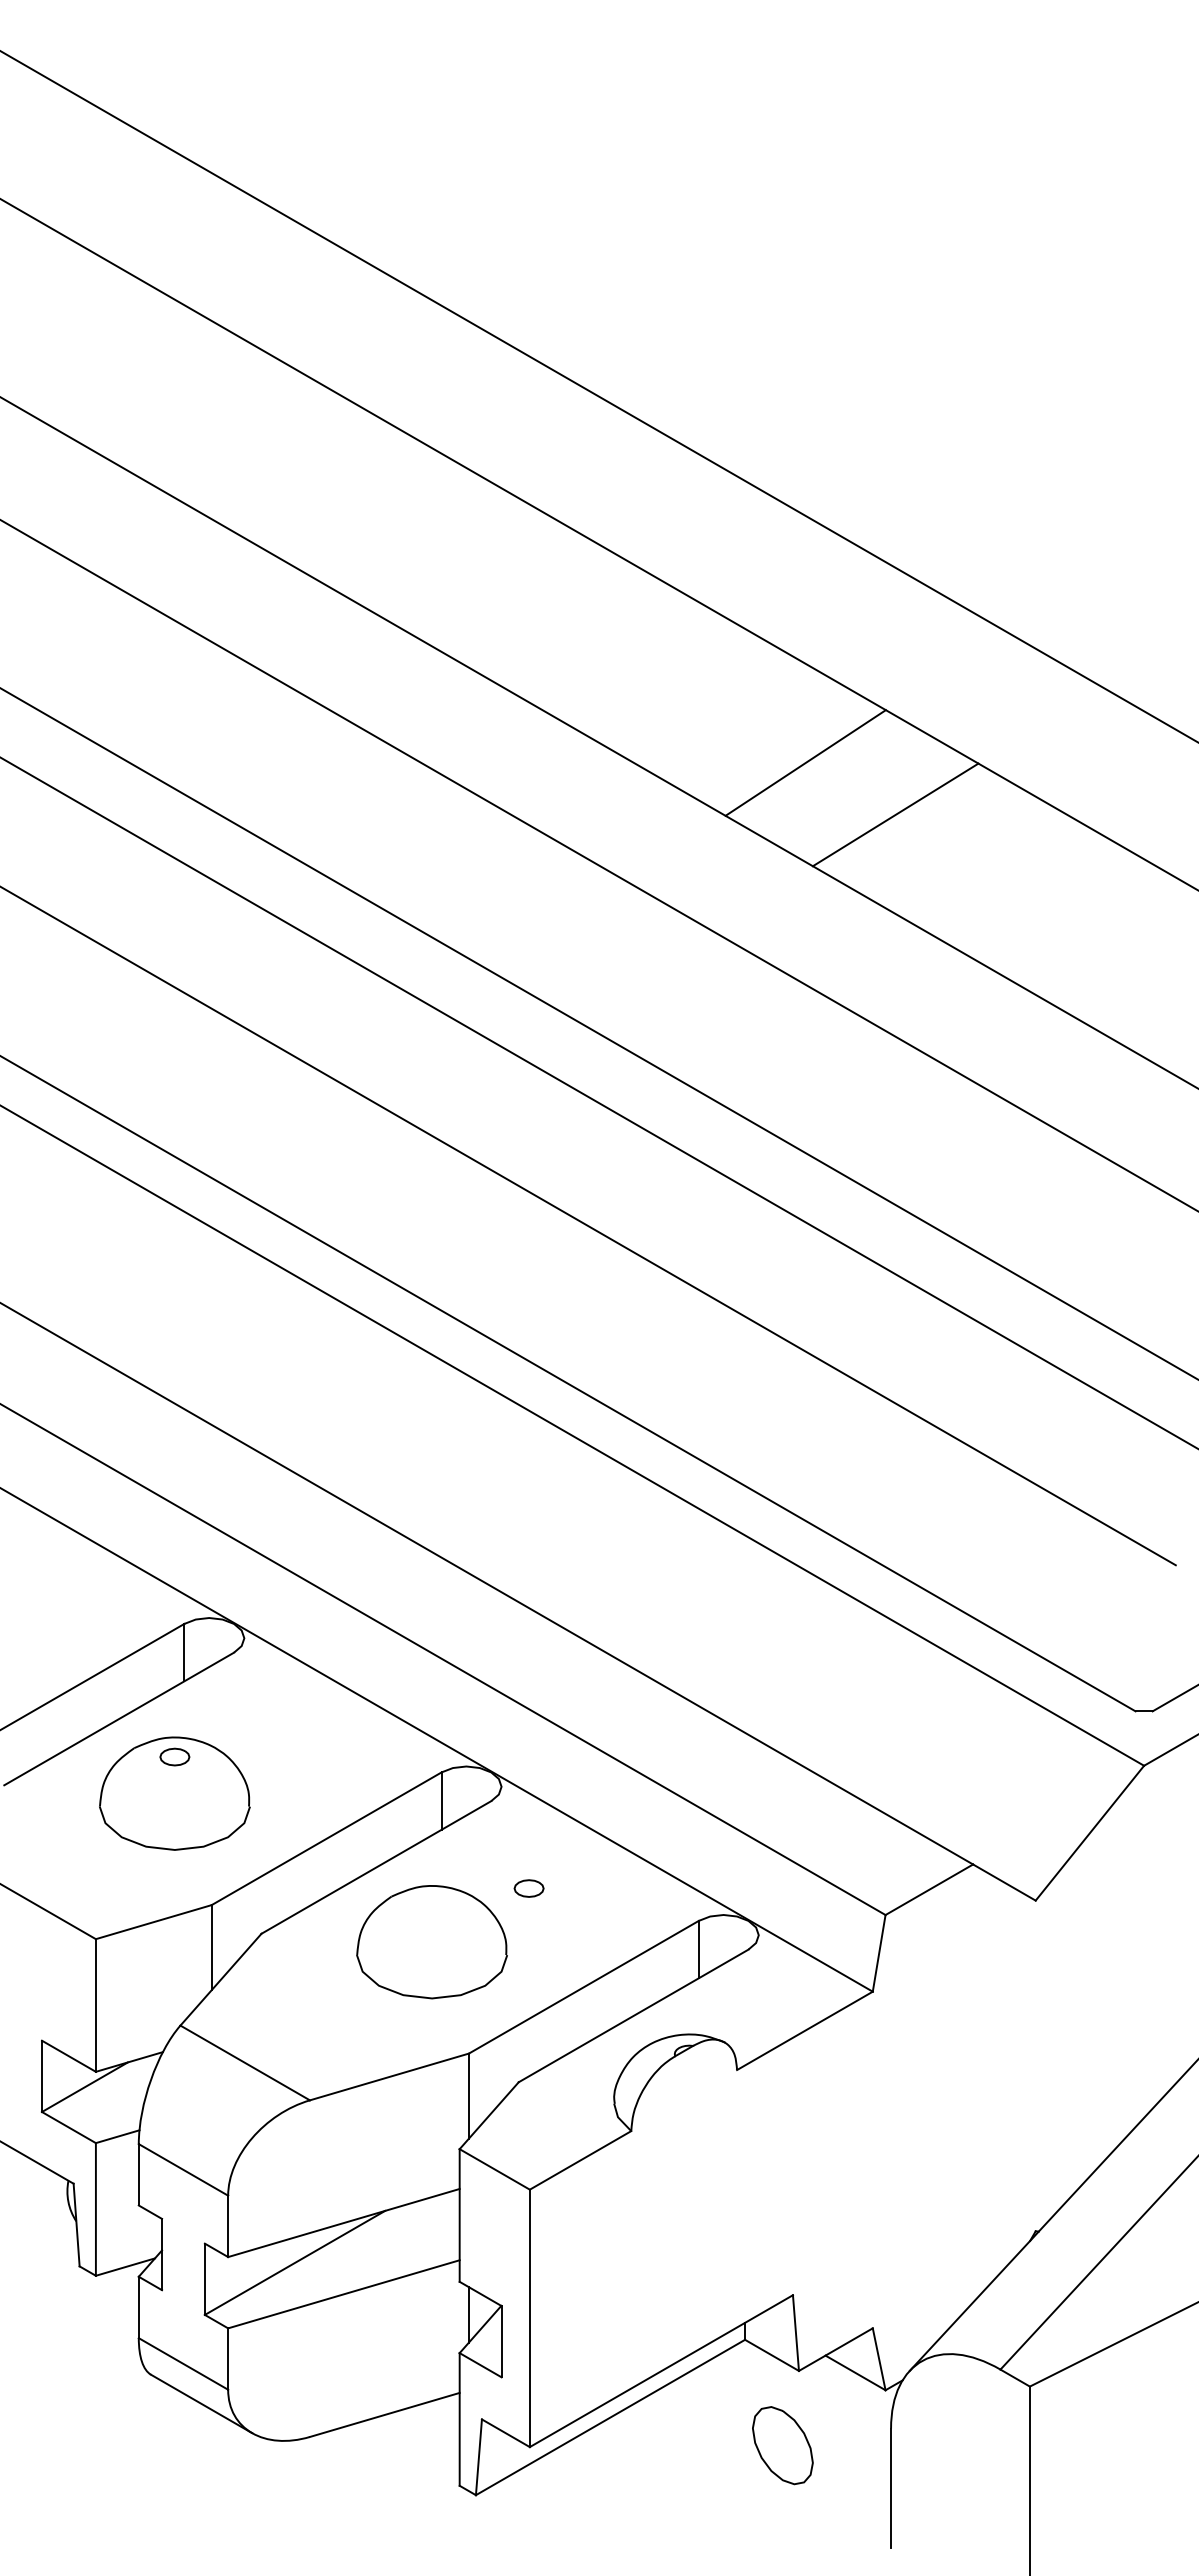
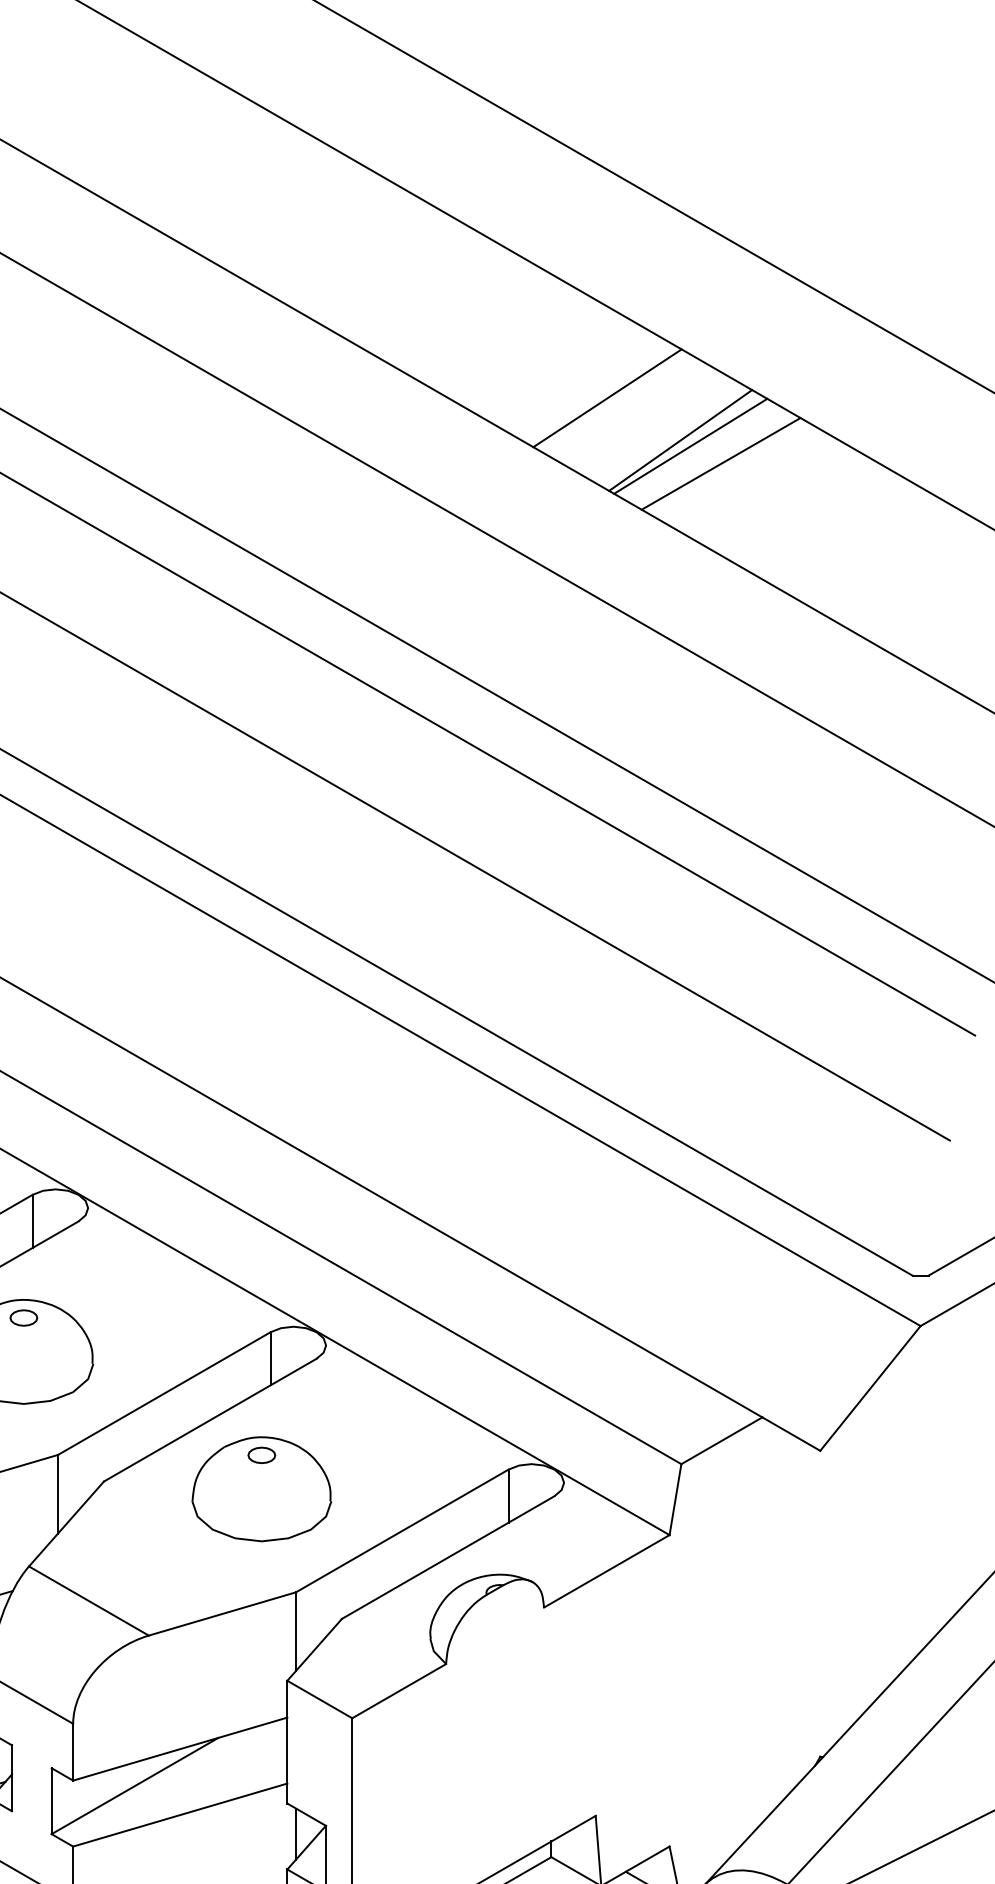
line: (884, 808) -> (680, 440), added
line: (928, 833) -> (721, 463), added
part: (528, 1888) -> (261, 1455), moved

